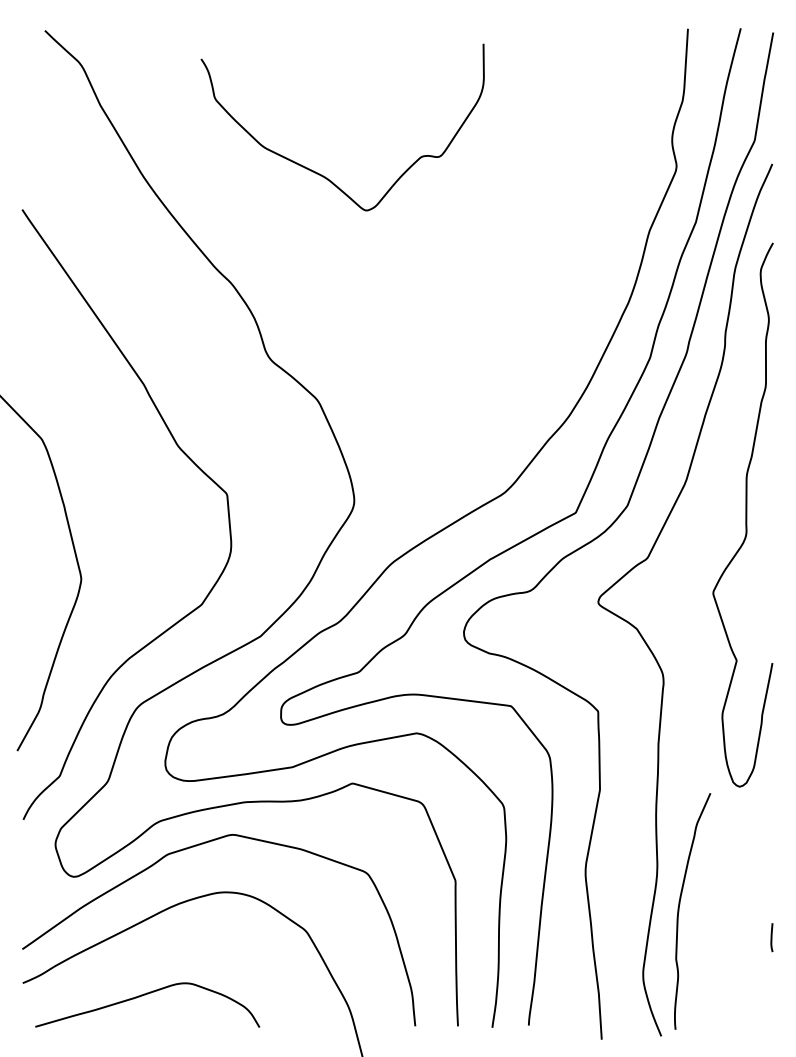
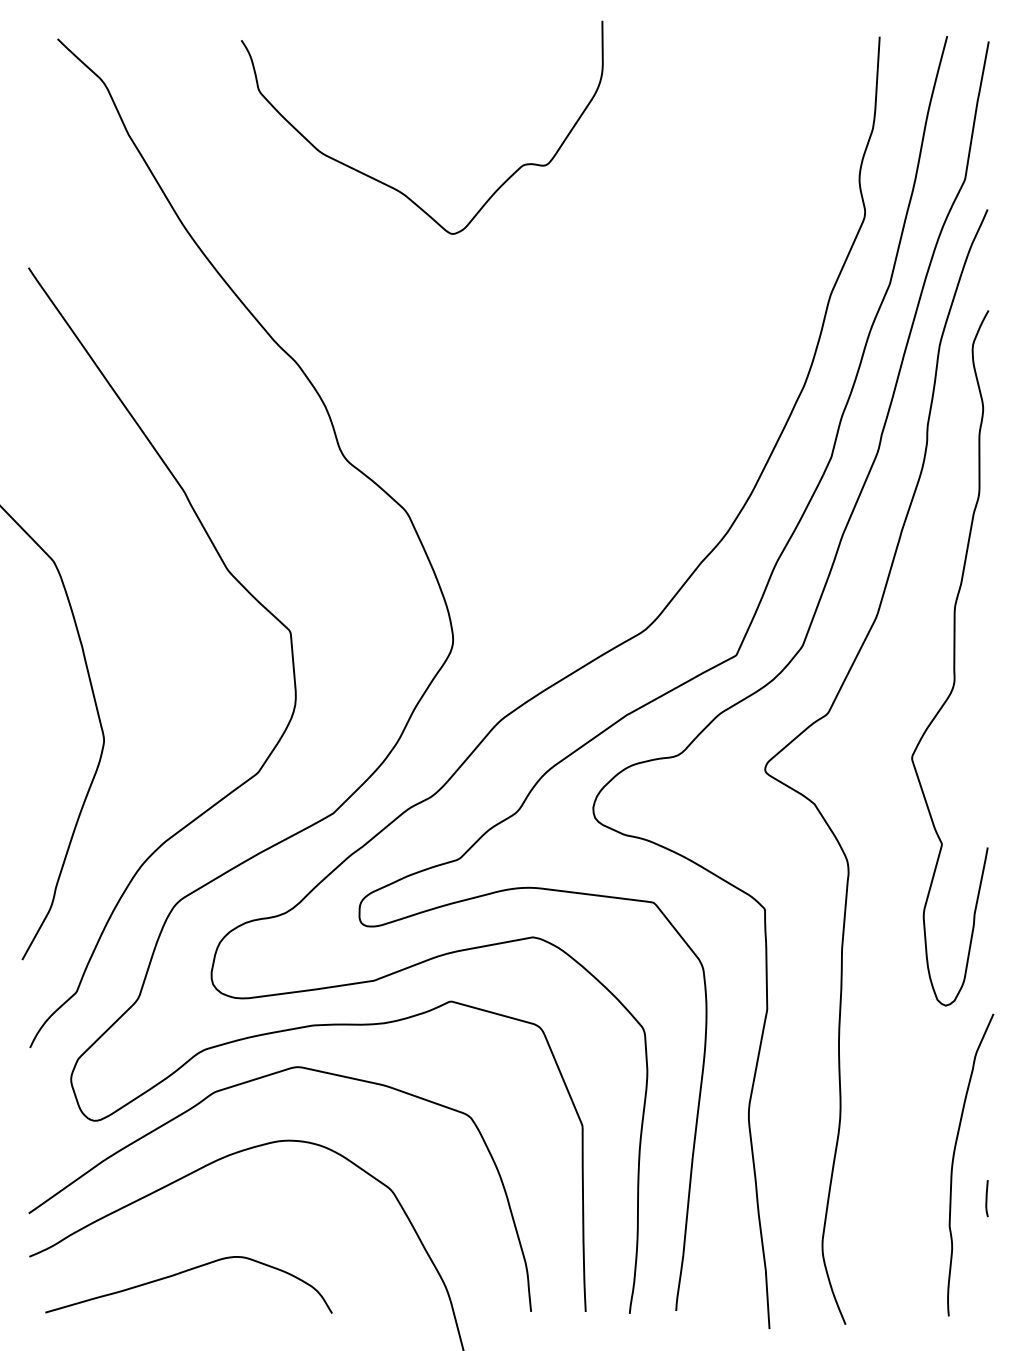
curve: (319, 173) -> (392, 186), moved
curve: (679, 910) -> (953, 1164), moved

